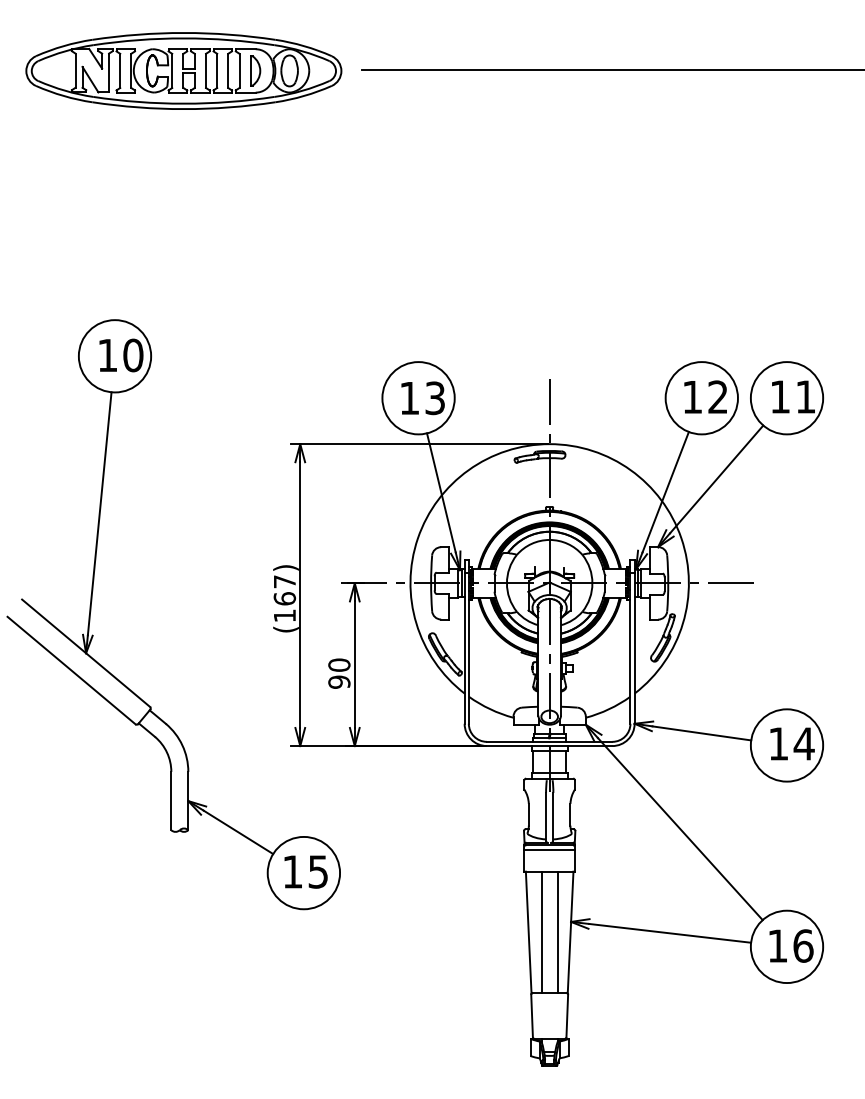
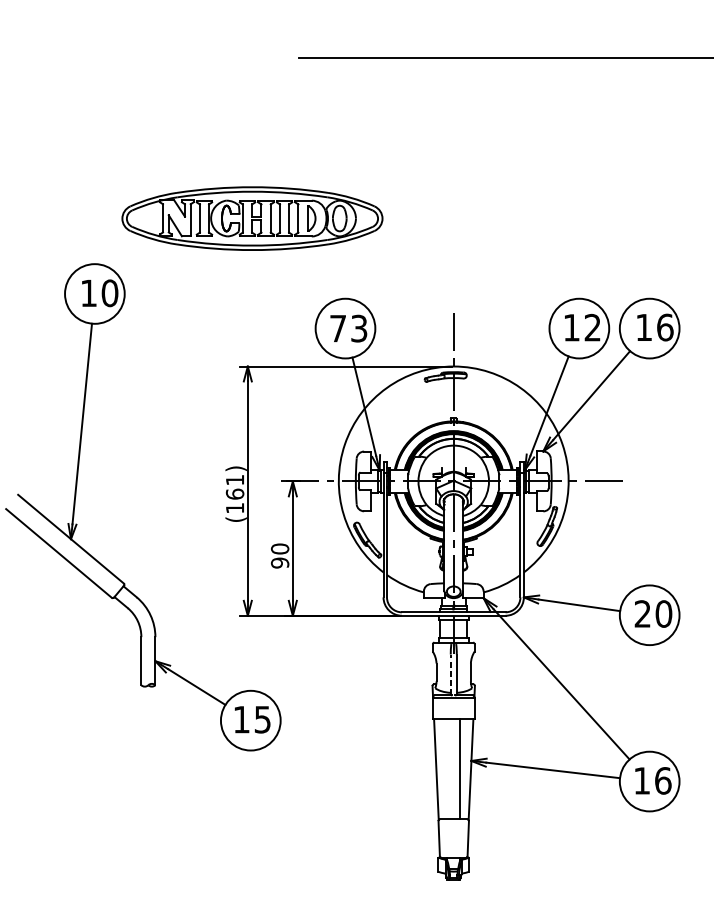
part: (183, 70) -> (252, 218), moved
text: (806, 396) -> (665, 327), 11 -> 16
text: (409, 398) -> (338, 328), 13 -> 73
text: (284, 581) -> (234, 479), (167) -> (161)
text: (791, 743) -> (653, 613), 14 -> 20
line: (546, 816) -> (451, 673), solid -> dashed
line: (549, 849) -> (453, 701), removed
line: (541, 931) -> (446, 768), removed

